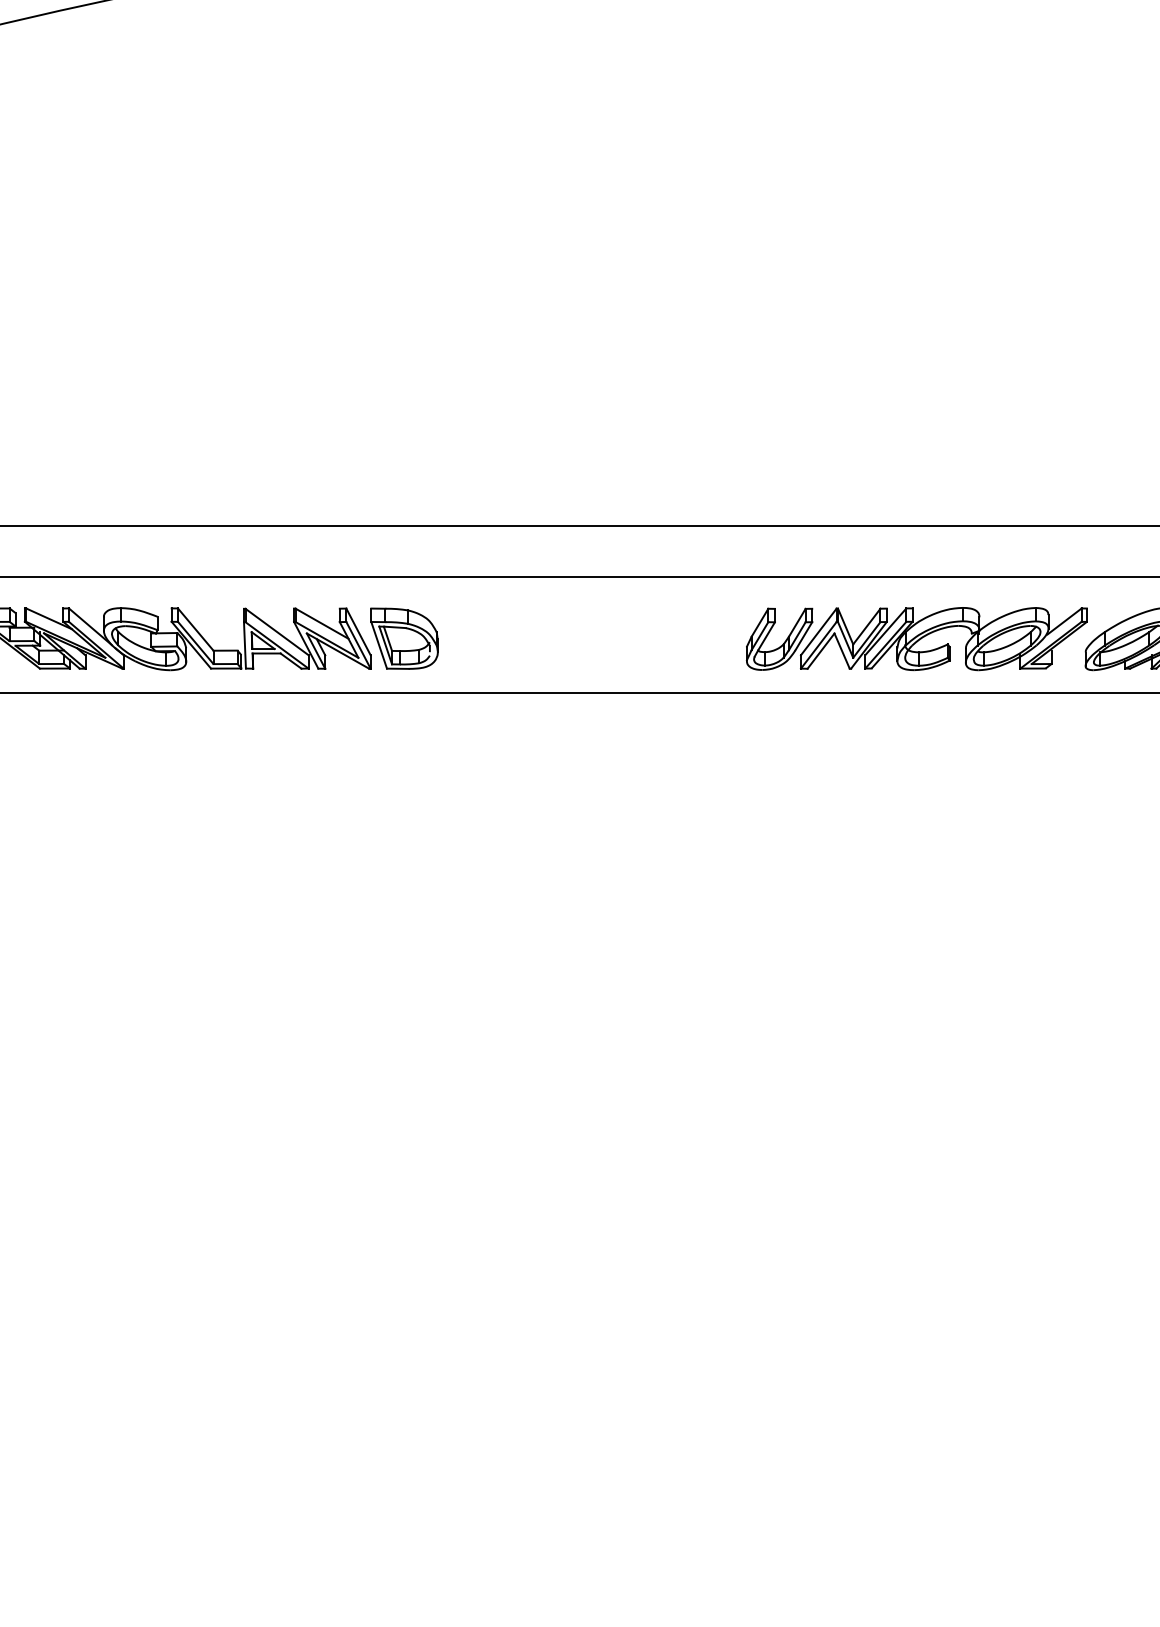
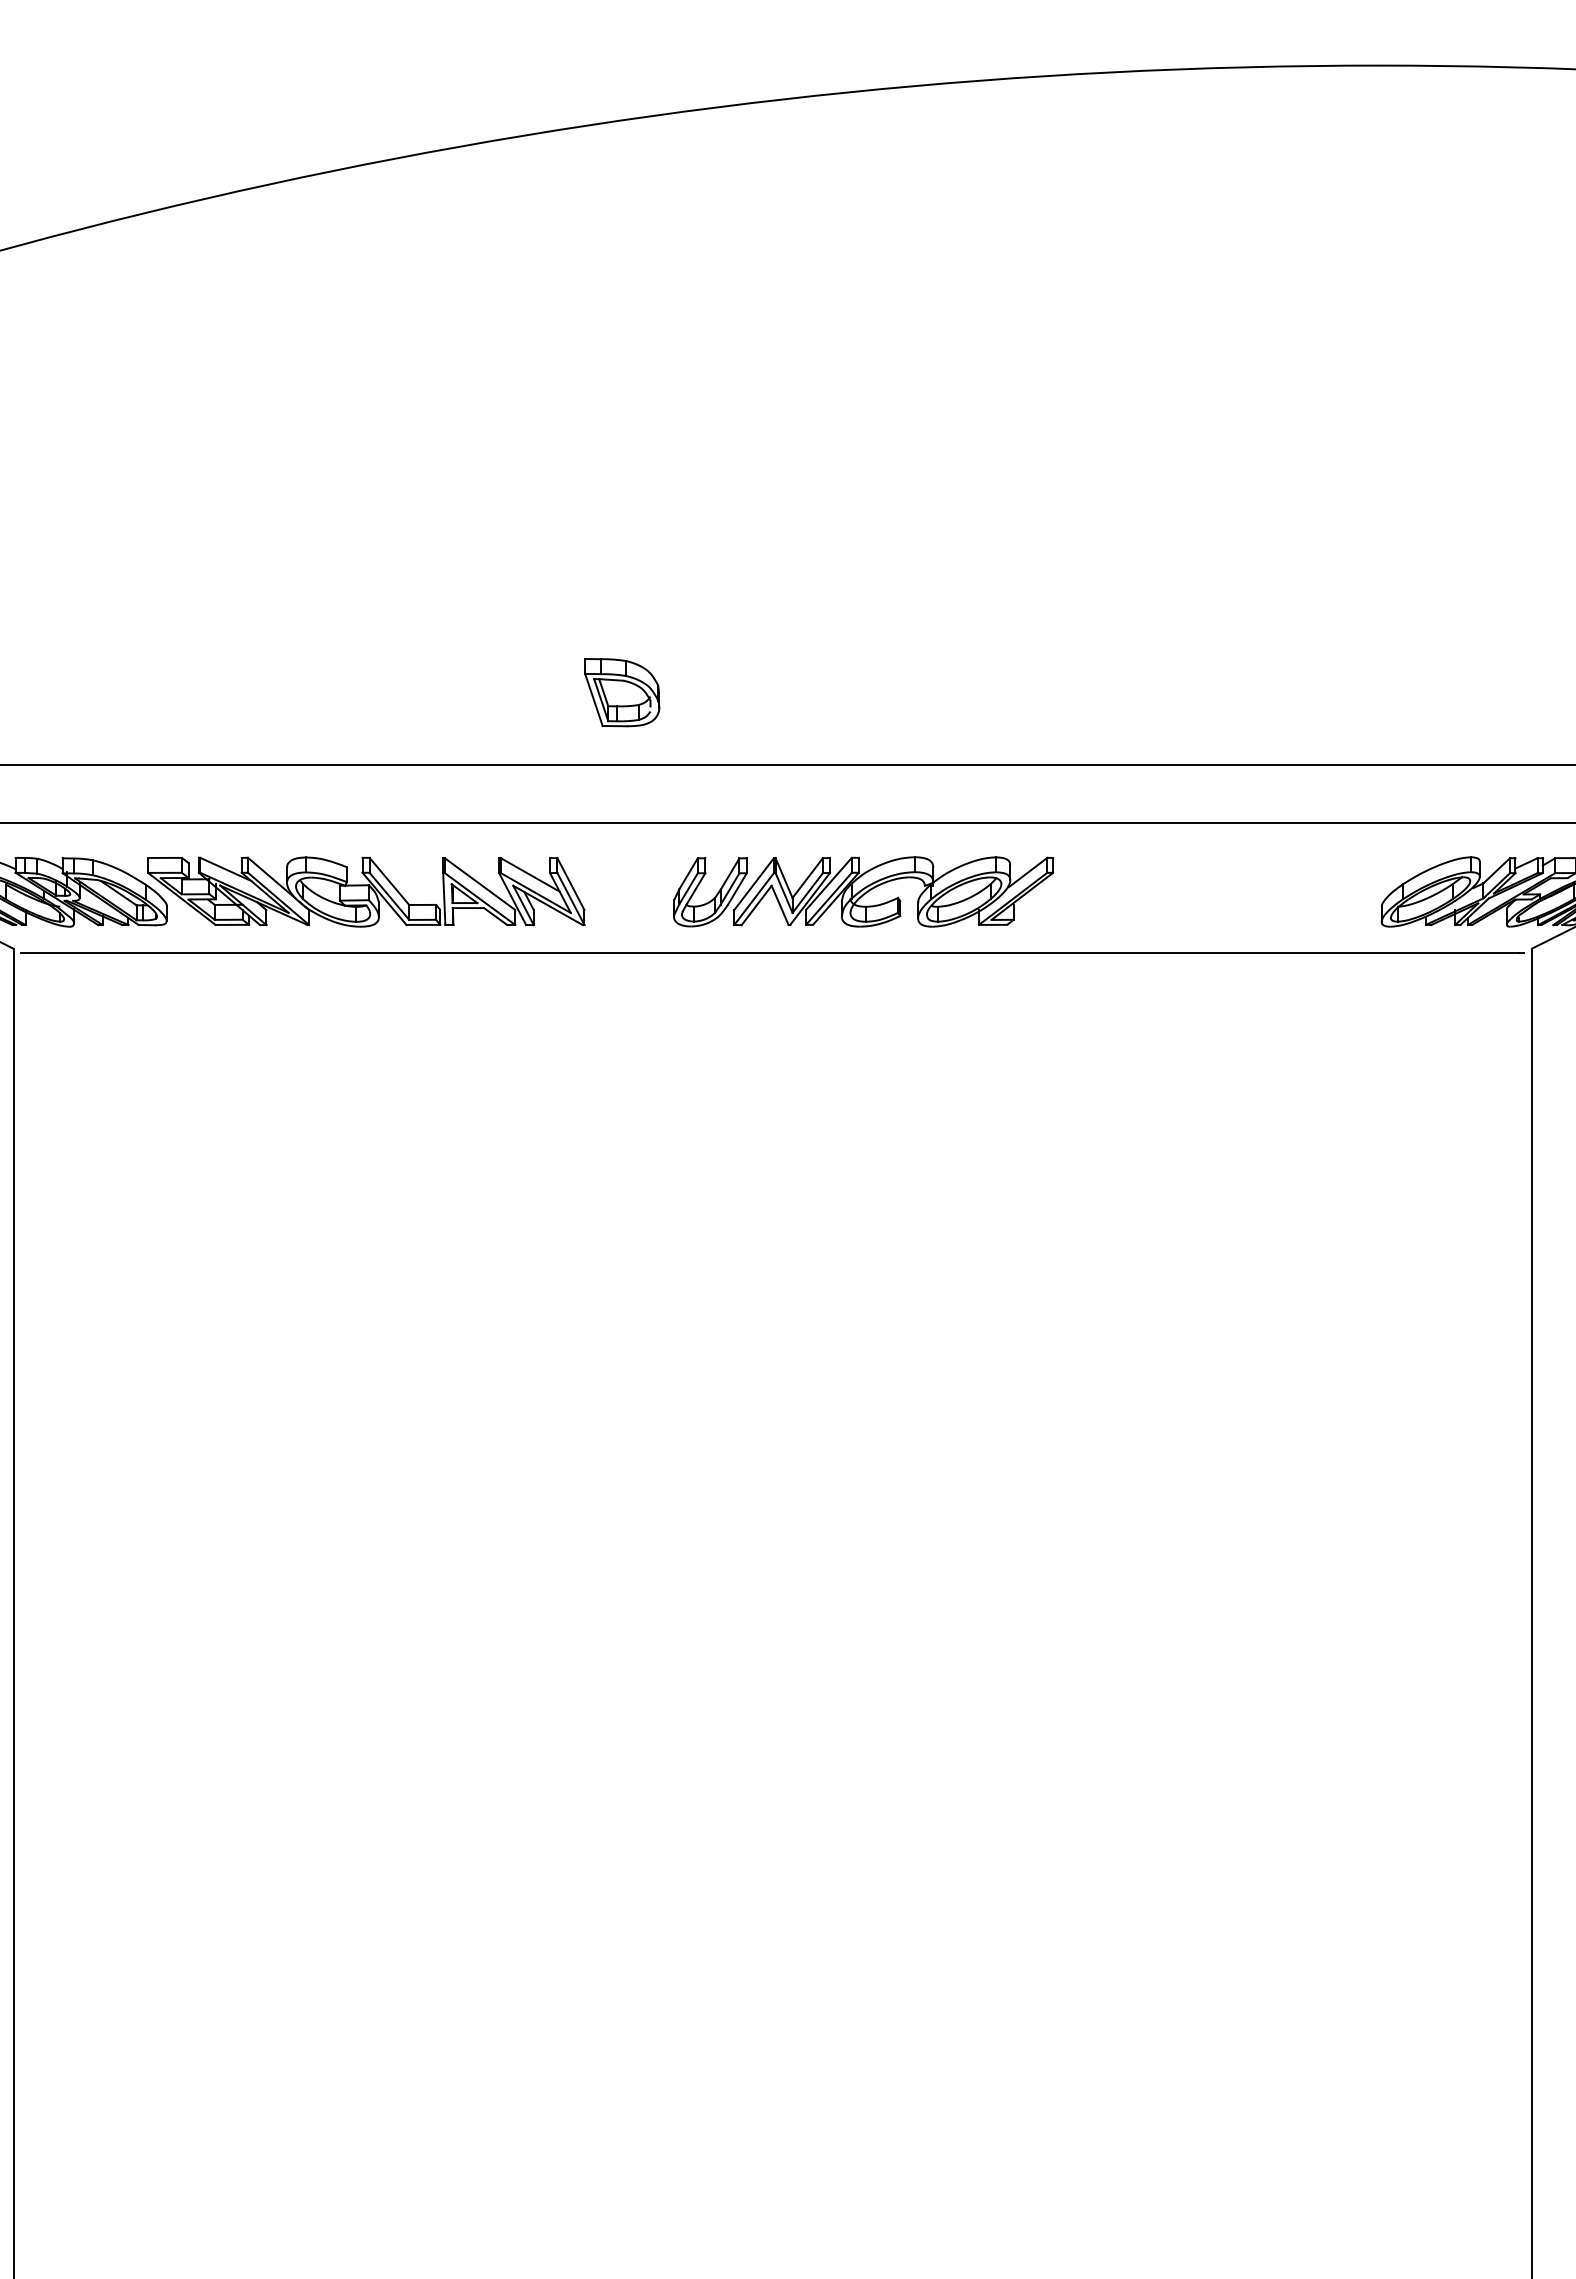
part: (404, 638) -> (622, 692), moved
part: (916, 638) -> (863, 891), moved

